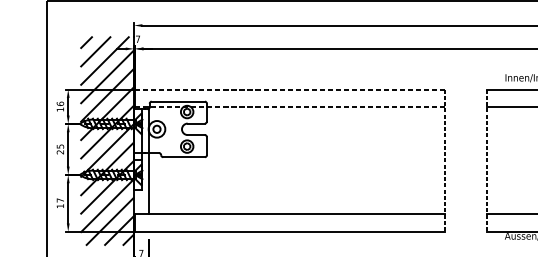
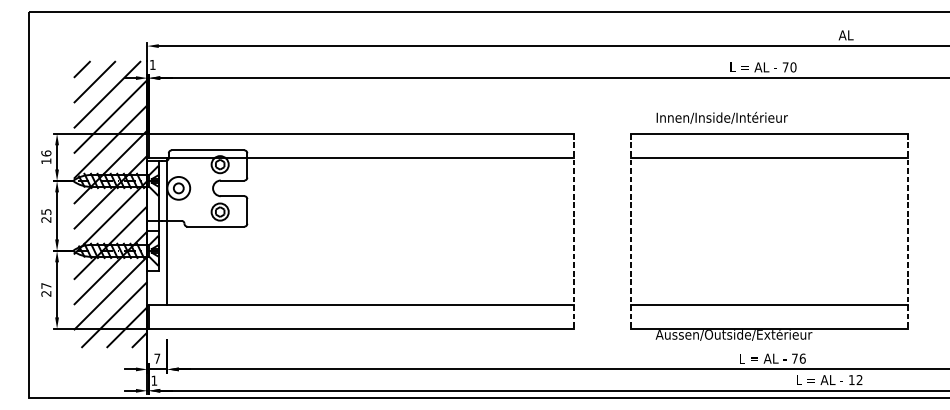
text: (137, 38) -> (152, 64), 7 -> 1
line: (290, 89) -> (361, 133), dashed -> solid
line: (290, 107) -> (361, 158), dashed -> solid
text: (60, 205) -> (46, 293), 17 -> 27

